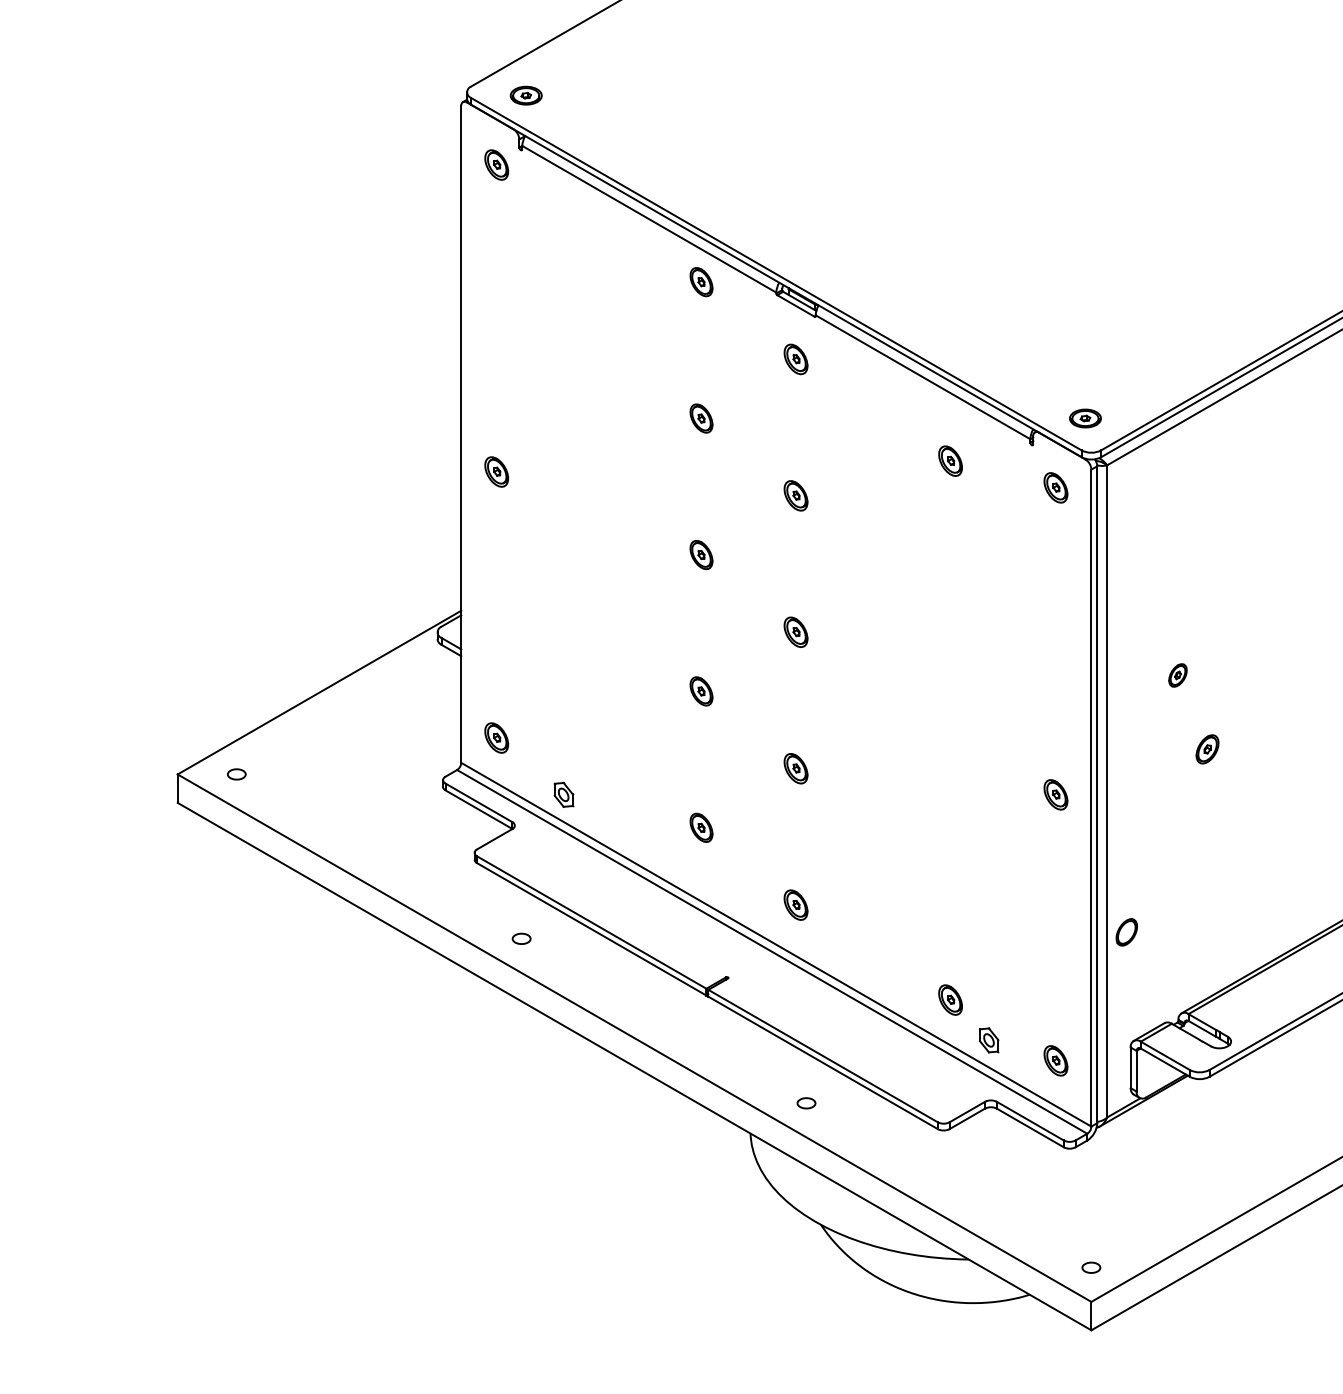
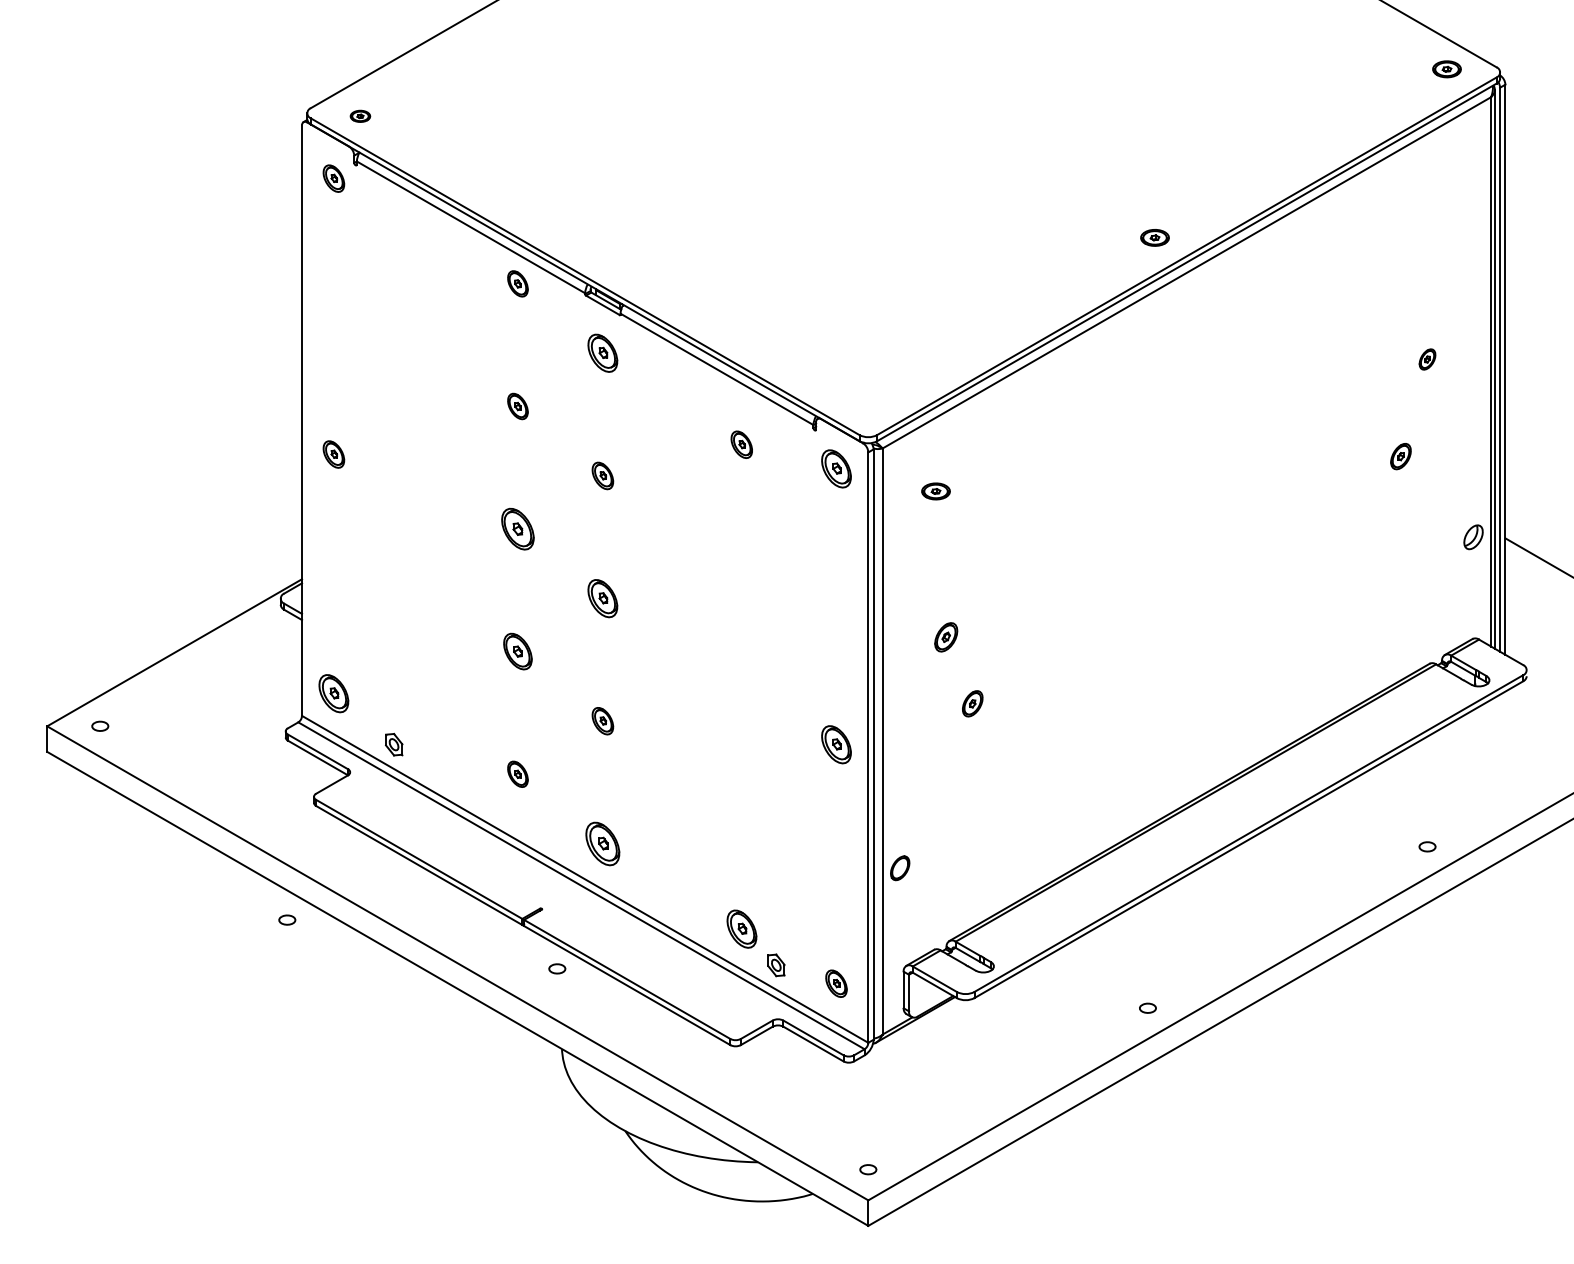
part: (526, 95) -> (360, 116), size x0.7
part: (795, 359) -> (602, 353), size x1.4
part: (1084, 418) -> (935, 491), moved
part: (1055, 487) -> (836, 468), size x1.4
part: (701, 554) -> (517, 528), size x1.6
part: (795, 632) -> (602, 598), size x1.4
part: (1177, 675) -> (945, 637), size x1.4
part: (701, 691) -> (517, 651), size x1.4
part: (496, 737) -> (333, 693), size x1.4
part: (1055, 794) -> (836, 744), size x1.4
part: (795, 904) -> (602, 843), size x1.6
part: (521, 938) -> (287, 919), moved
part: (950, 999) -> (741, 928), size x1.4
part: (806, 1102) -> (557, 968), moved

